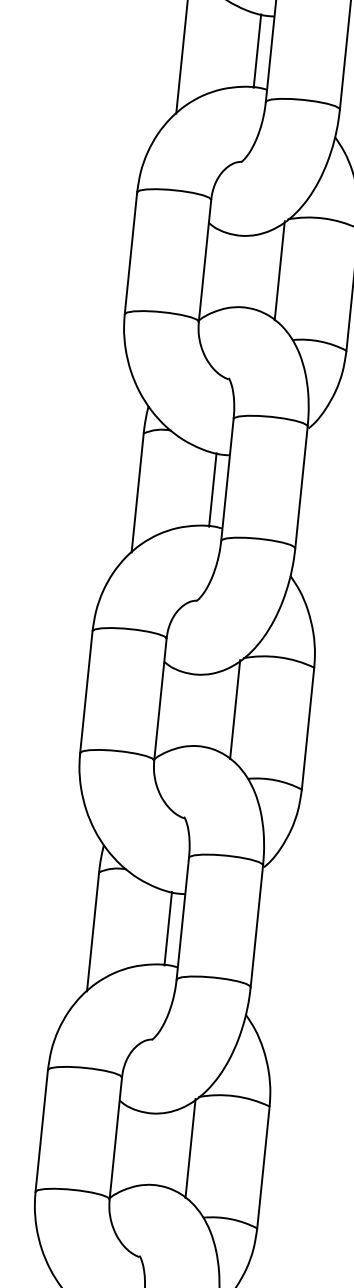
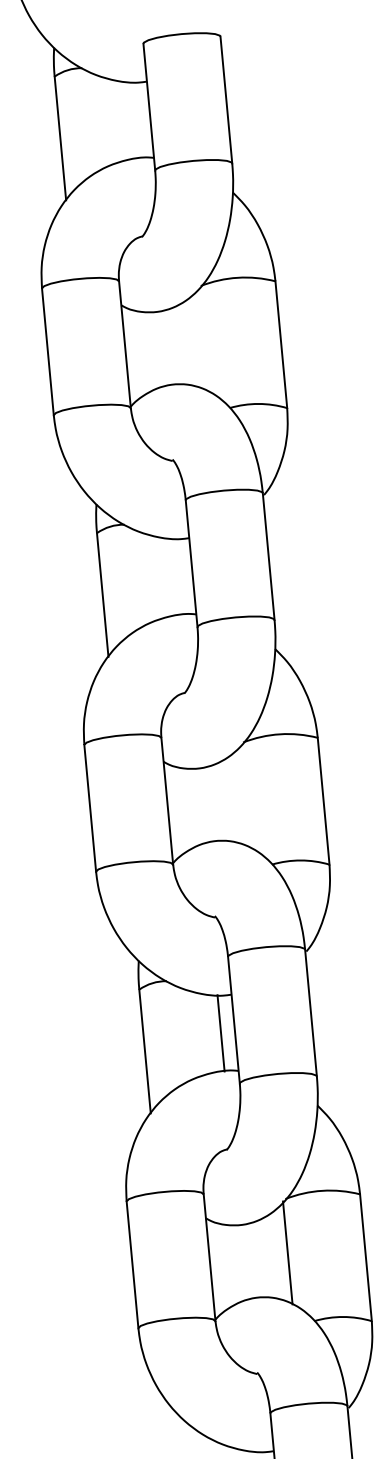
line: (256, 51) -> (135, 120), removed
line: (279, 270) -> (202, 339), removed
line: (212, 489) -> (178, 576), removed
line: (235, 708) -> (245, 795), removed

